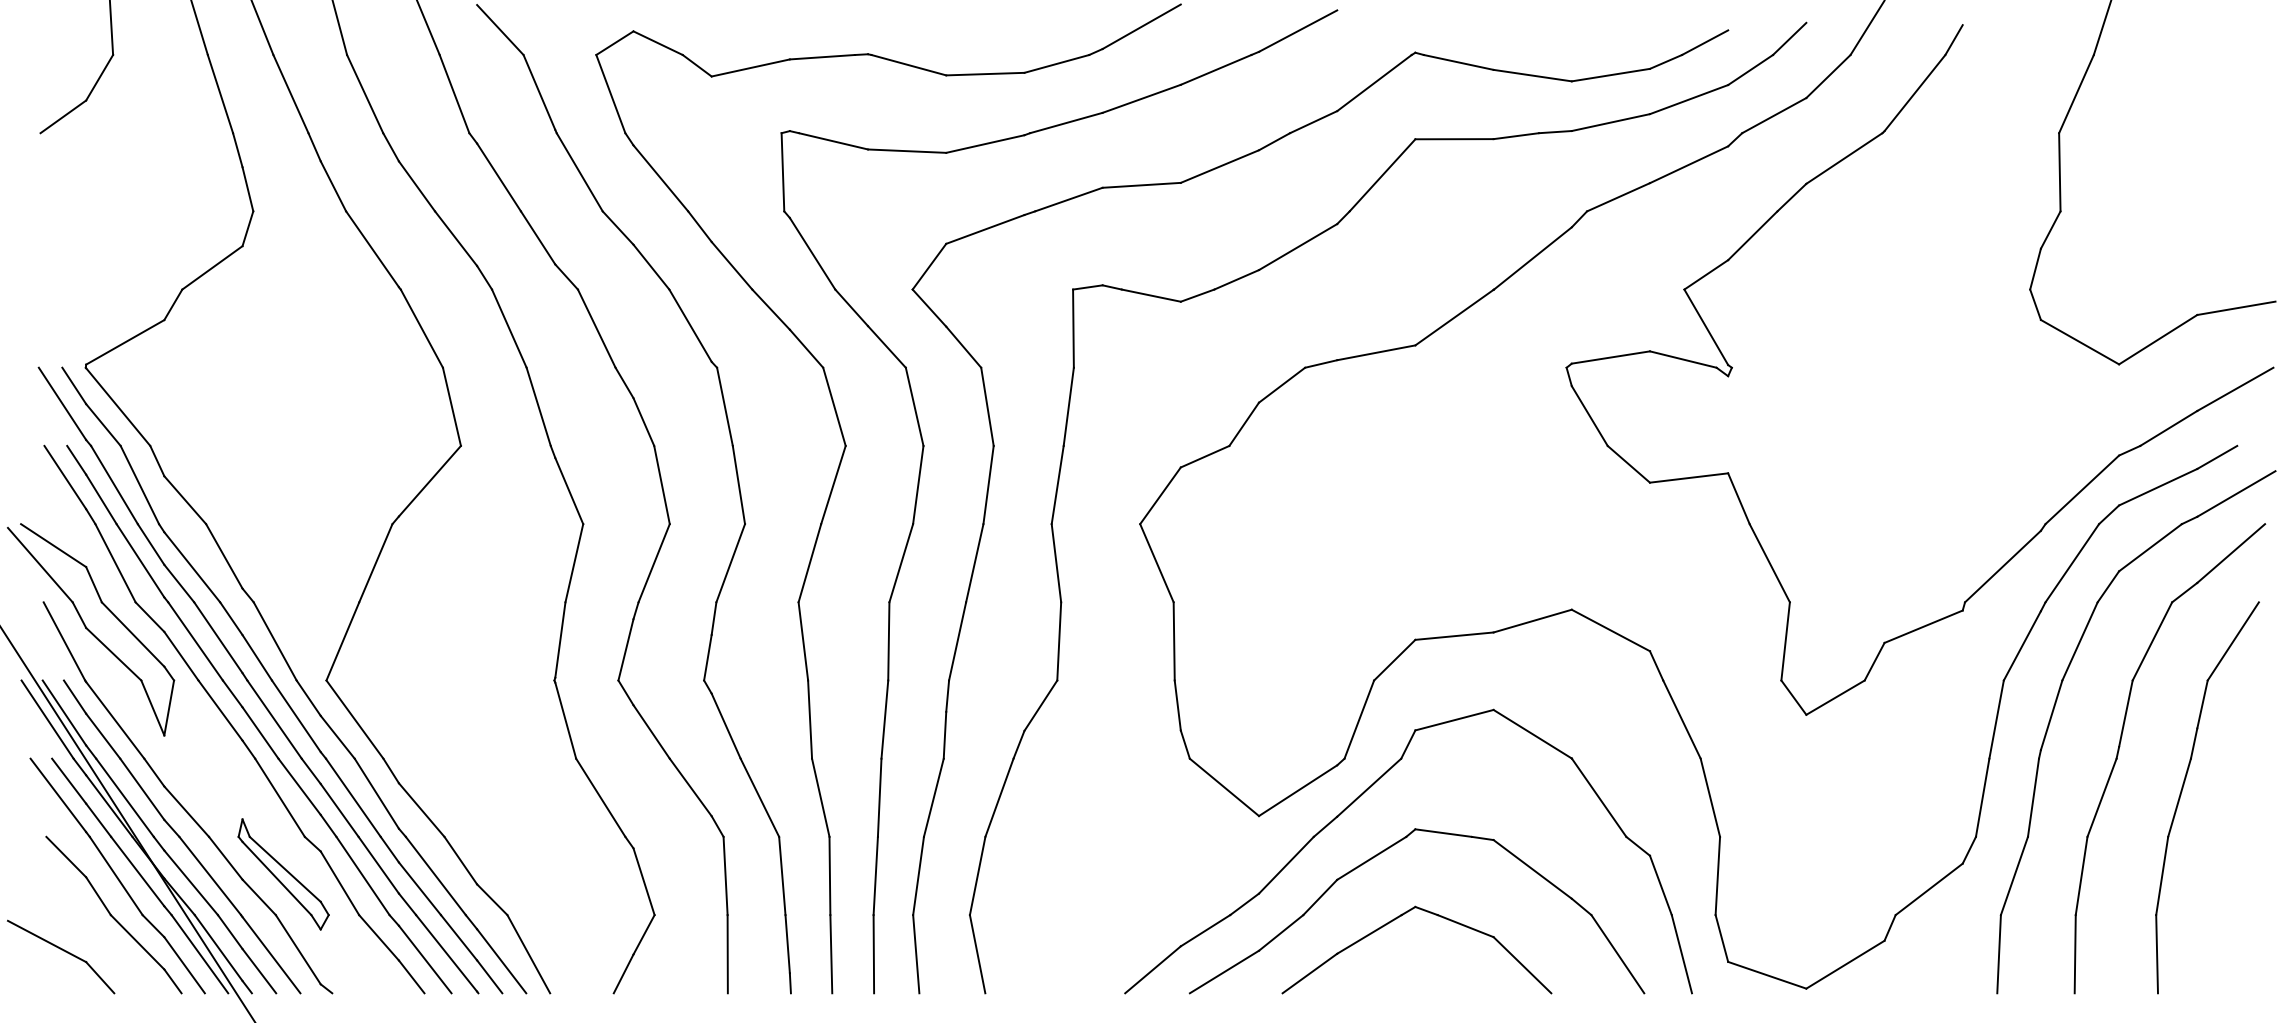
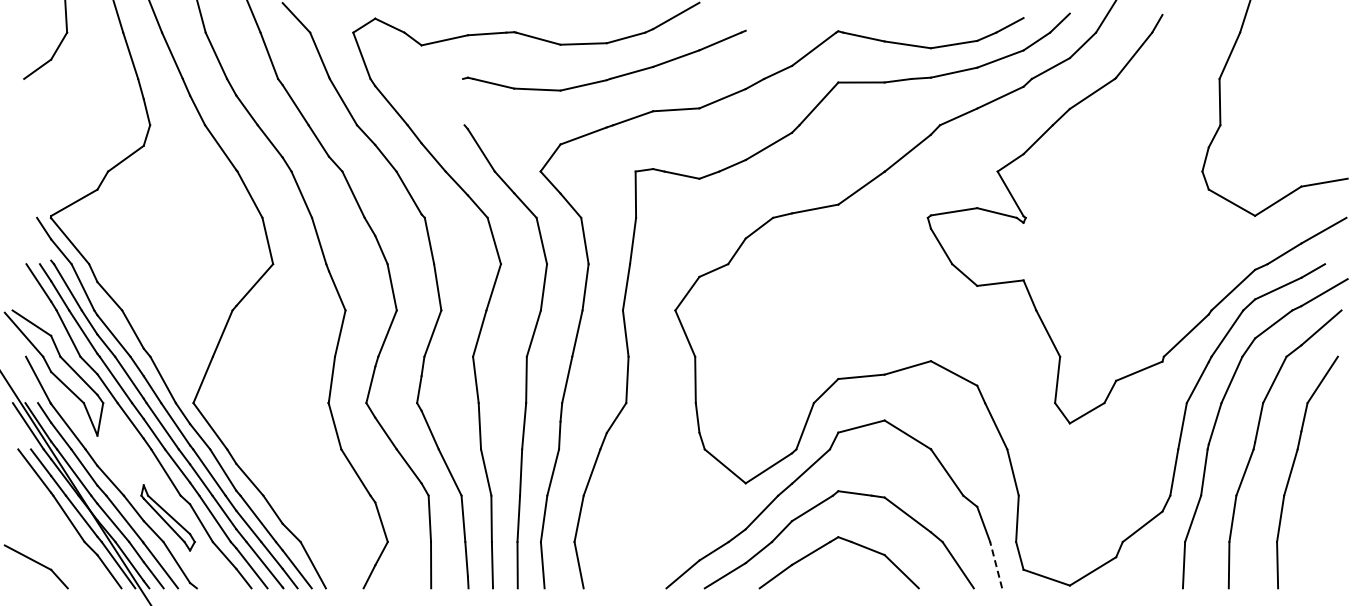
line: (1297, 31) -> (768, 18), removed
line: (782, 171) -> (463, 101), removed
line: (63, 402) -> (37, 238), removed
part: (113, 914) -> (67, 541), removed
line: (1682, 954) -> (996, 565), solid -> dashed

